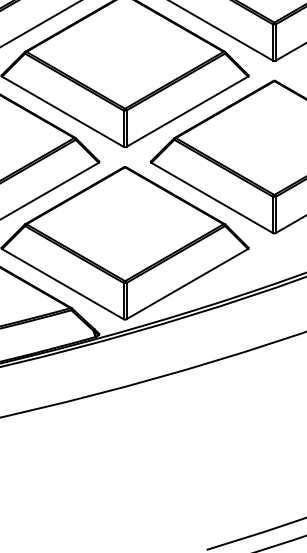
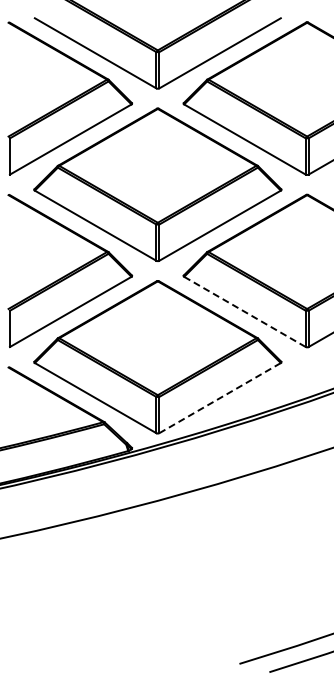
line: (212, 198) -> (245, 312), solid -> dashed
line: (187, 283) -> (220, 397), solid -> dashed

